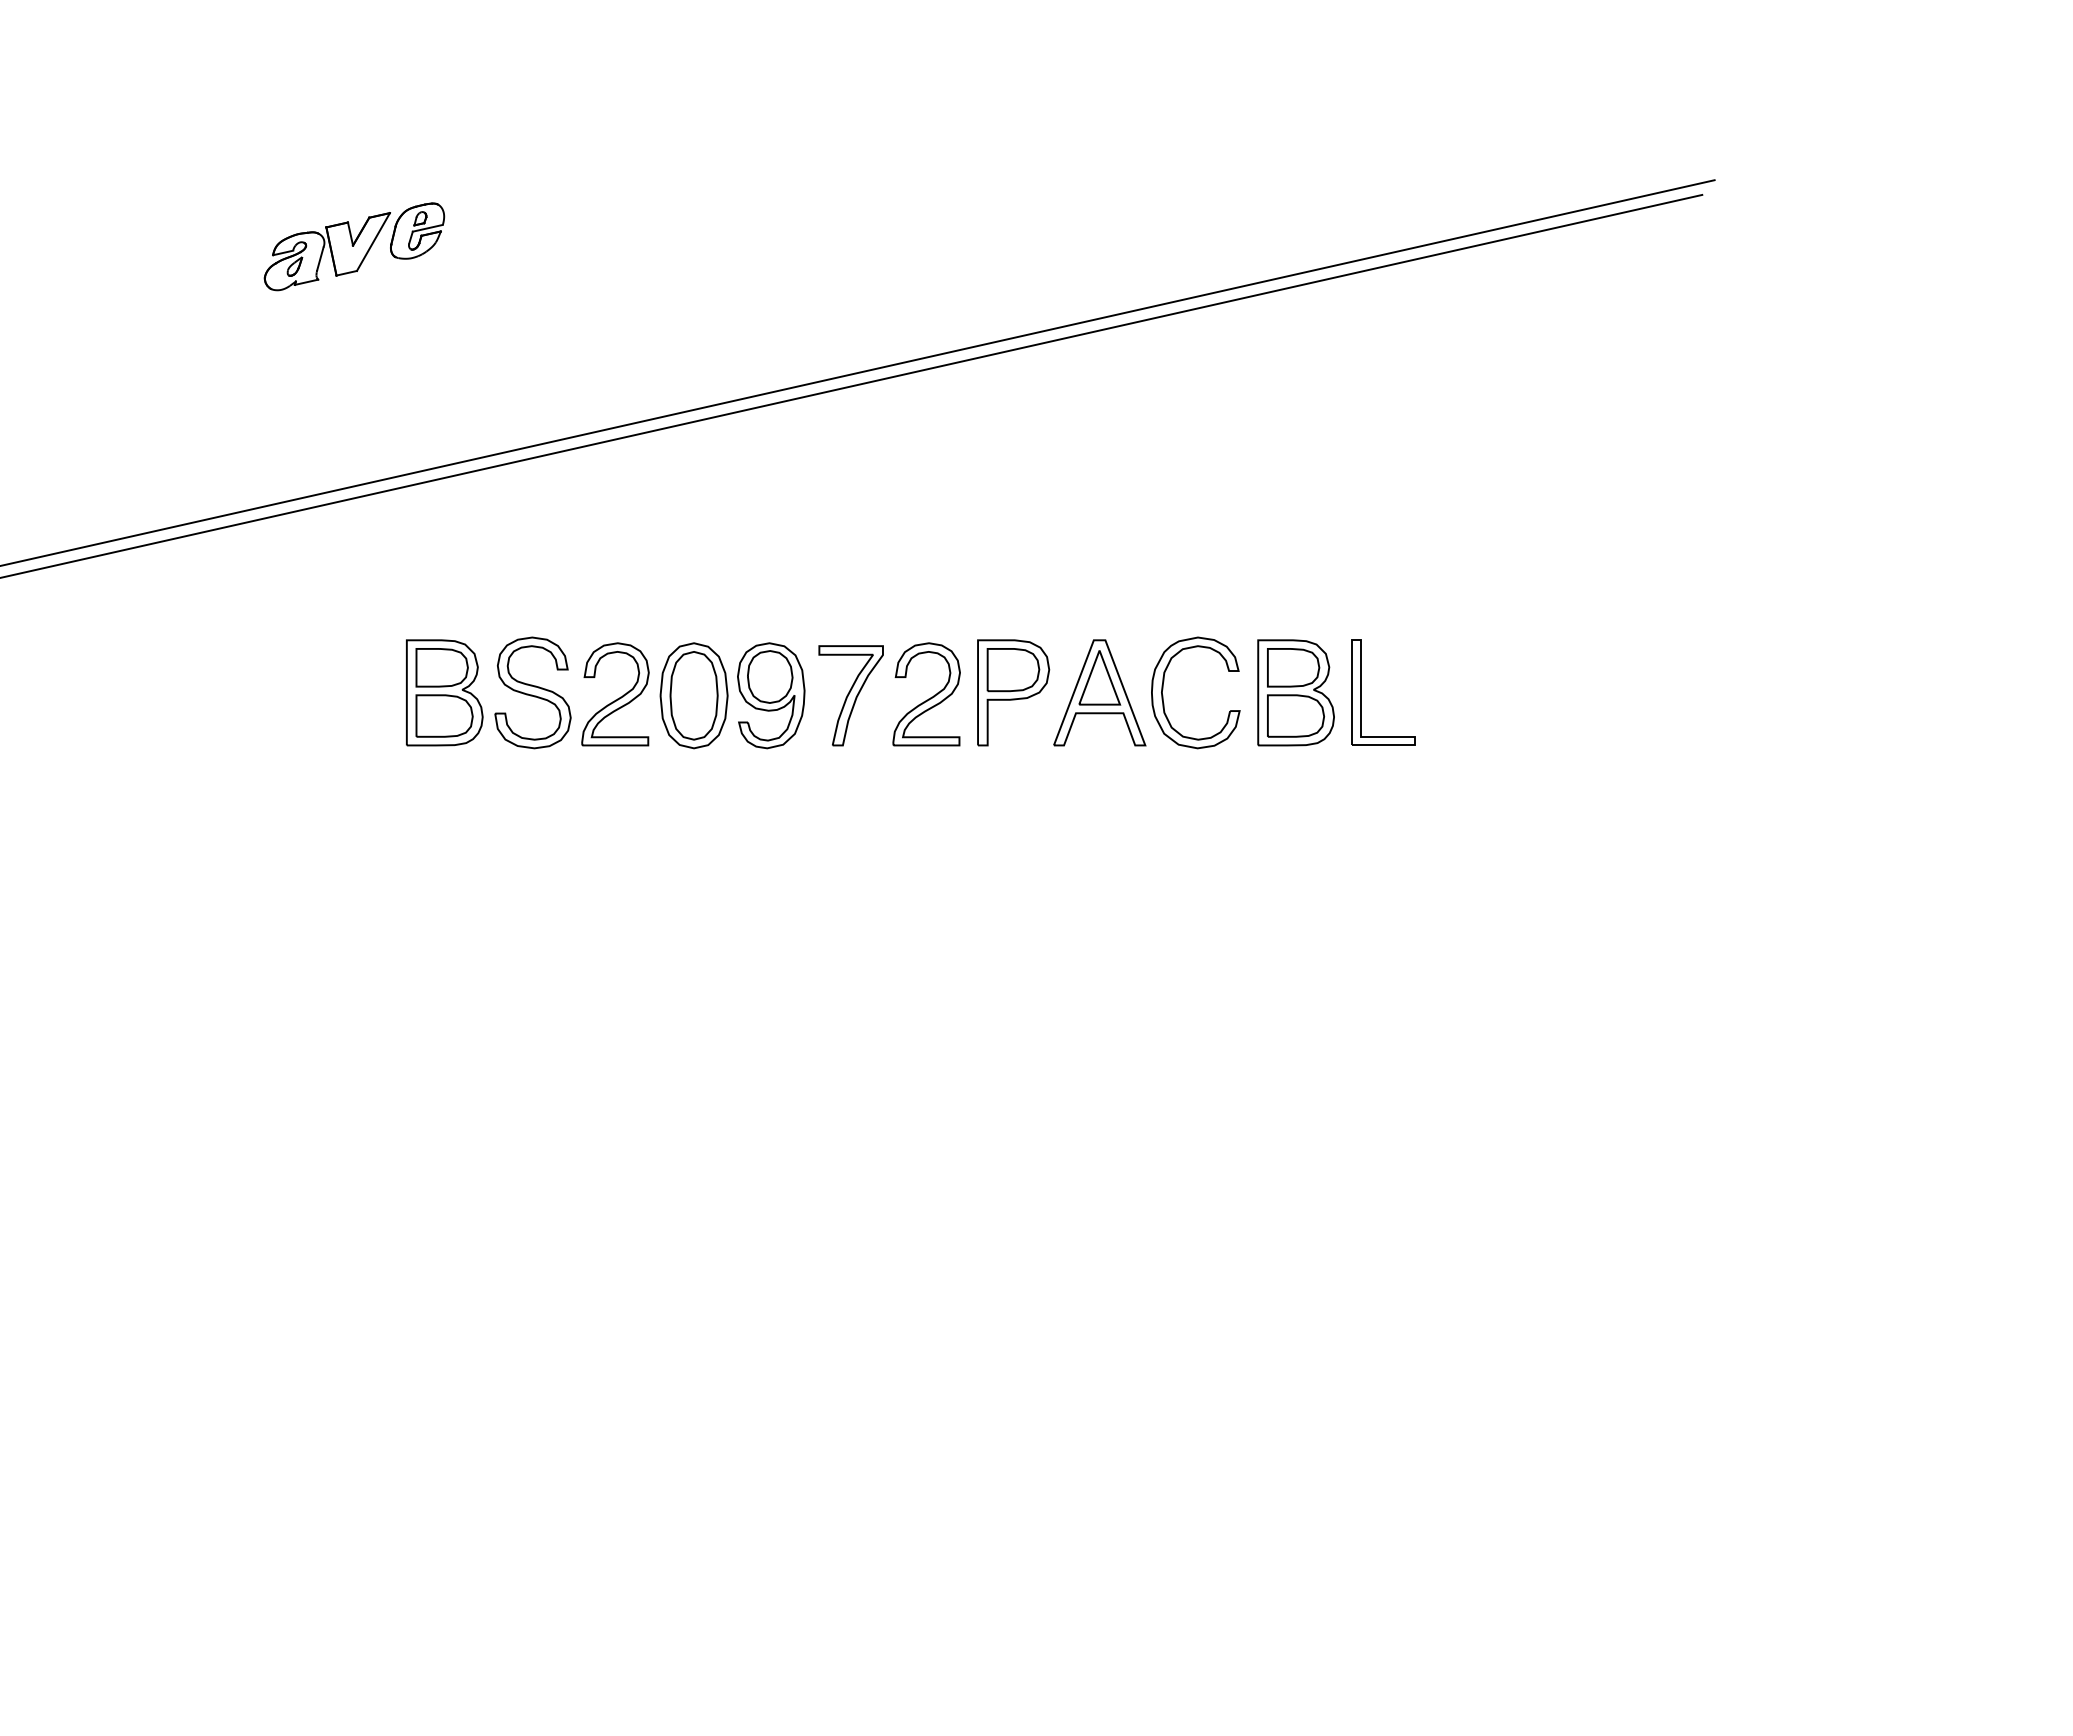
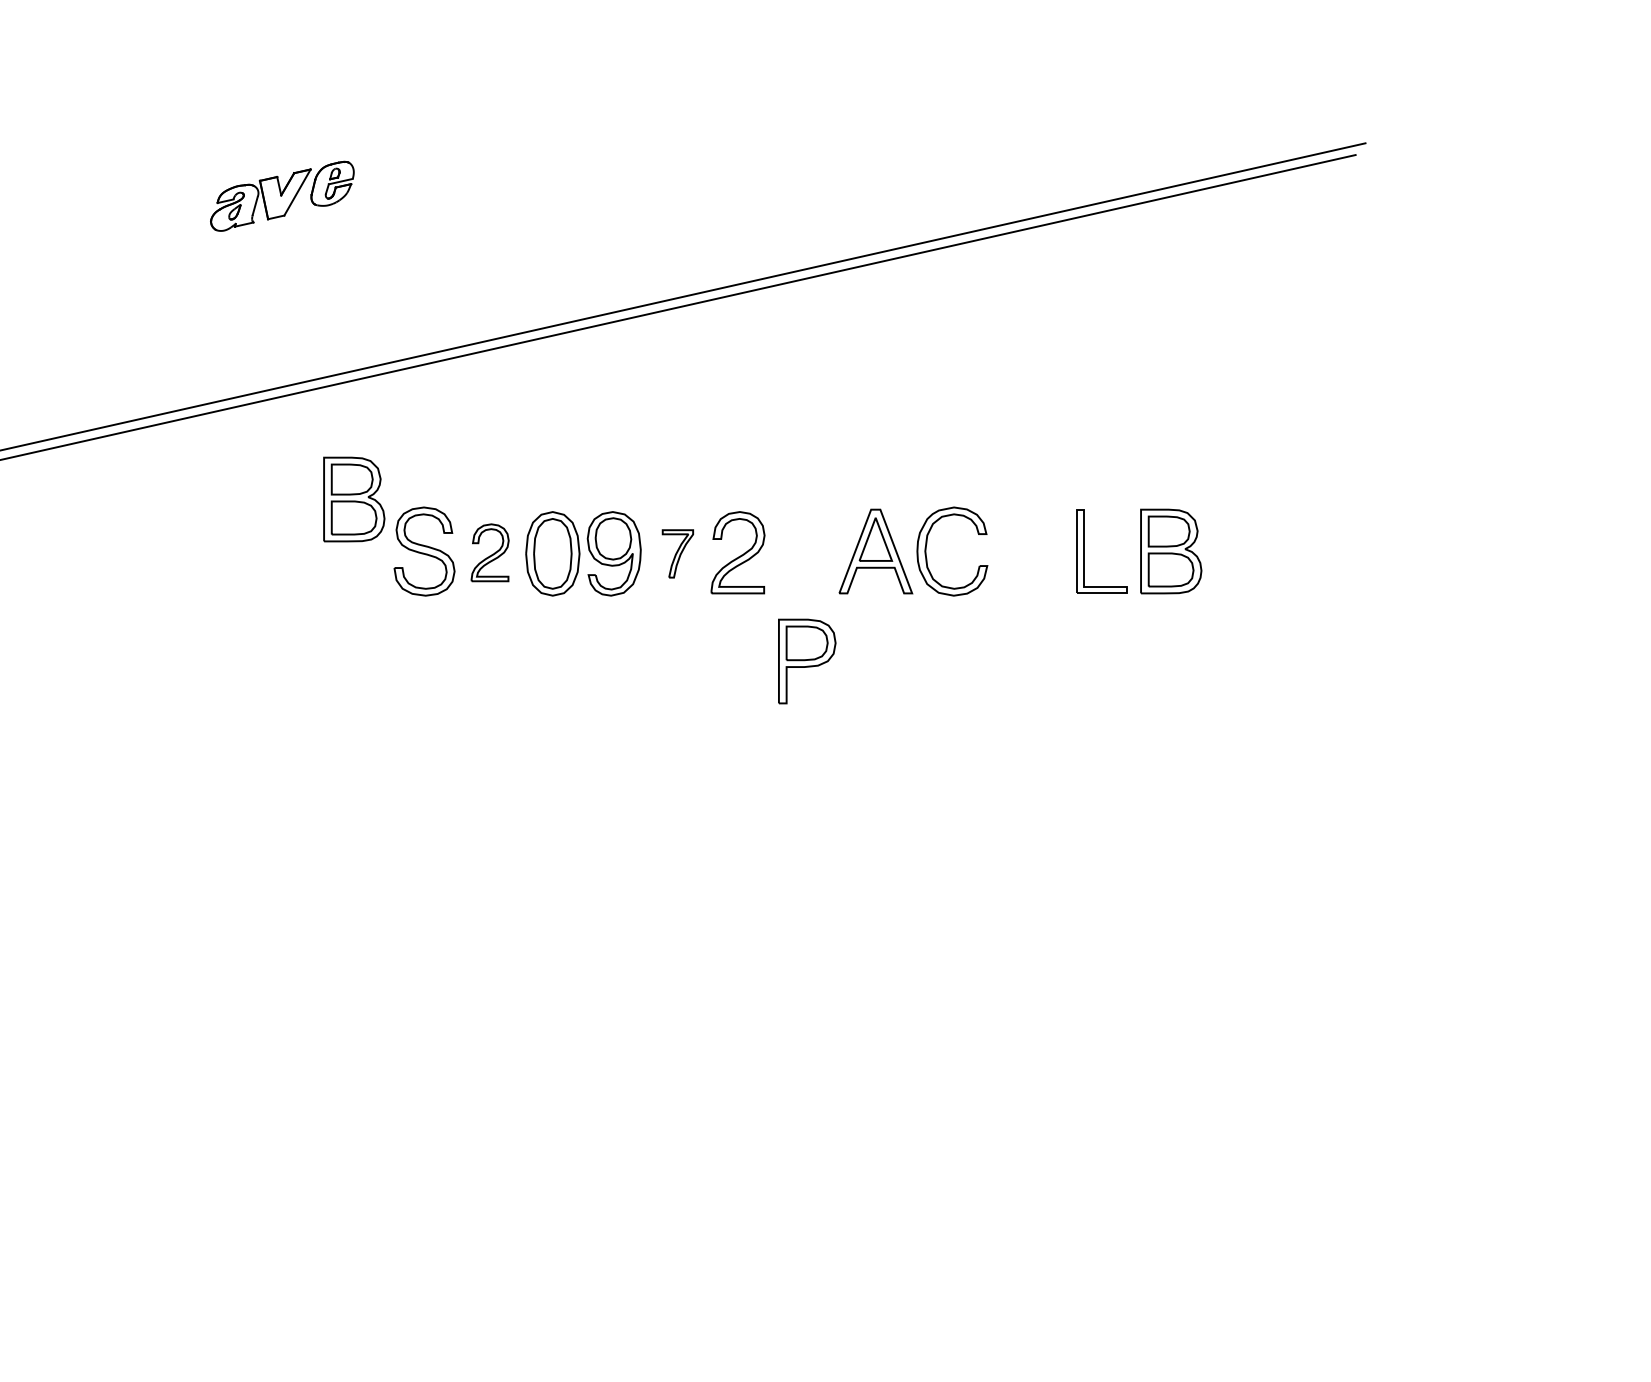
part: (445, 692) -> (354, 499), moved
part: (1013, 692) -> (807, 661), moved
part: (1296, 692) -> (1171, 551), moved
part: (614, 694) -> (489, 552), size x0.7
part: (850, 695) -> (677, 553), size x0.6

